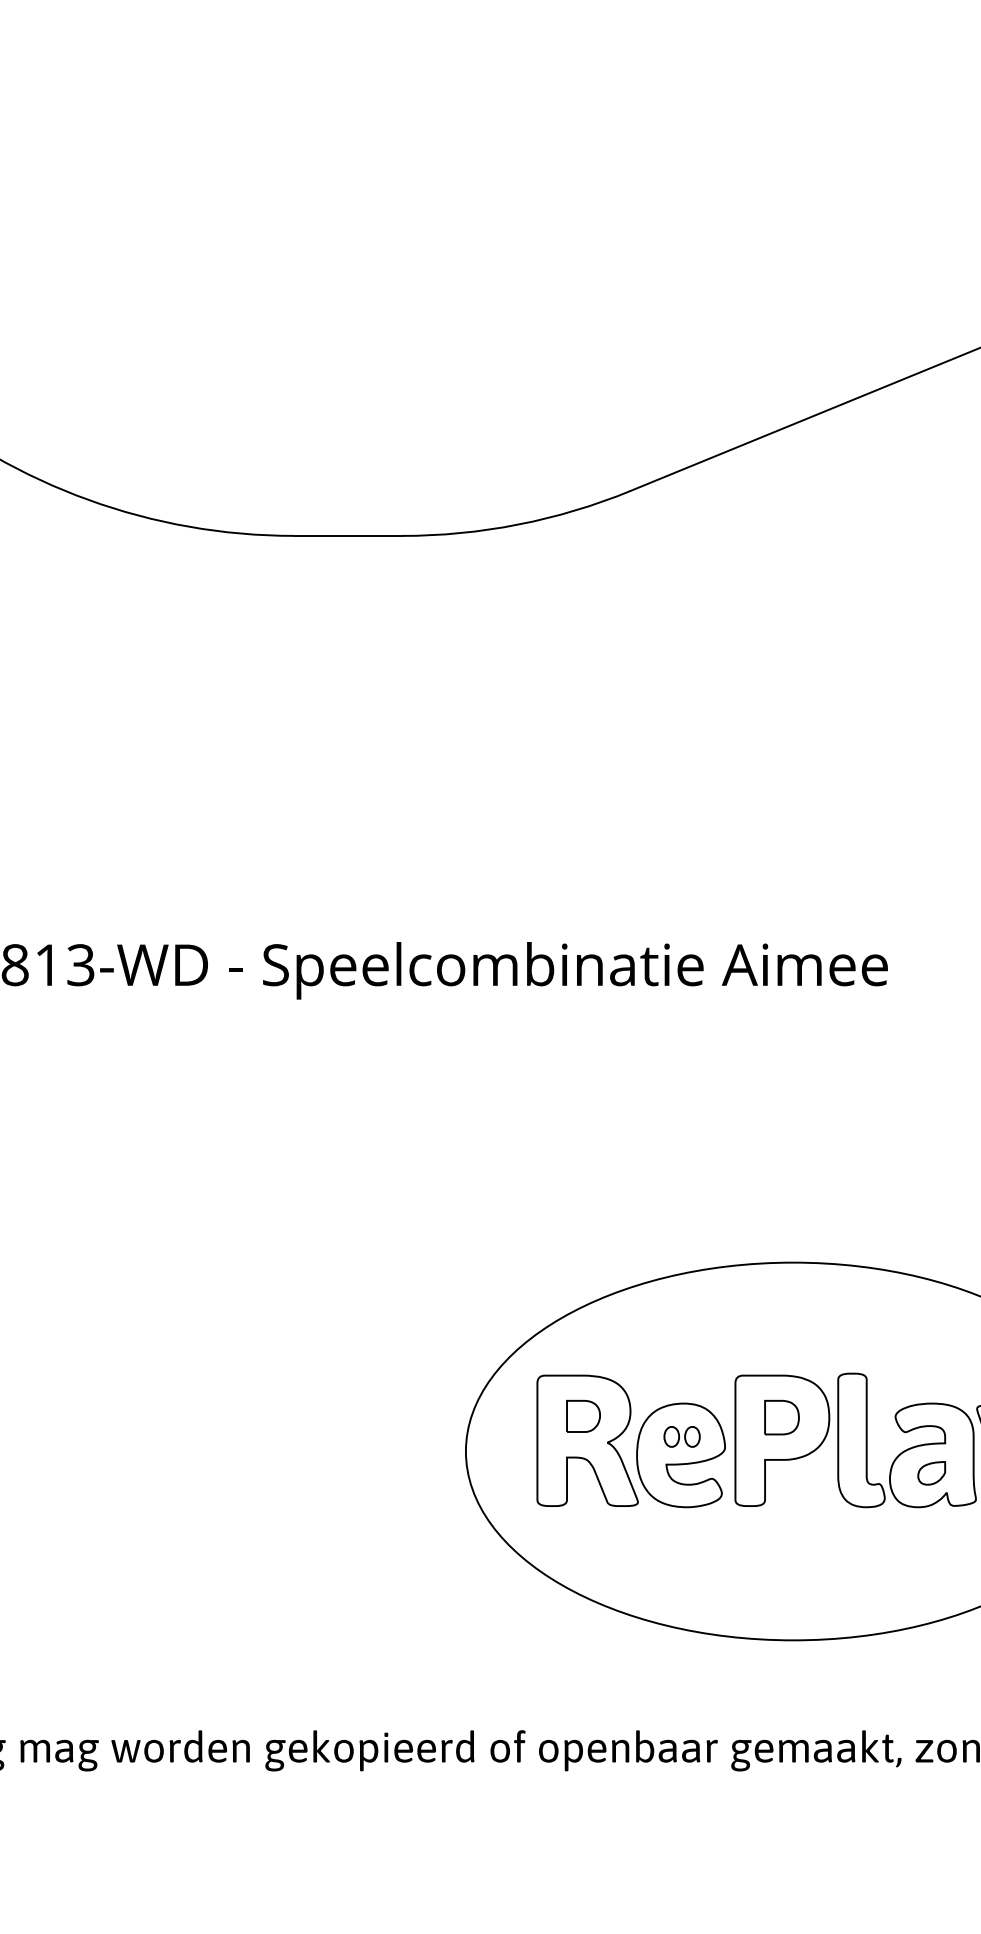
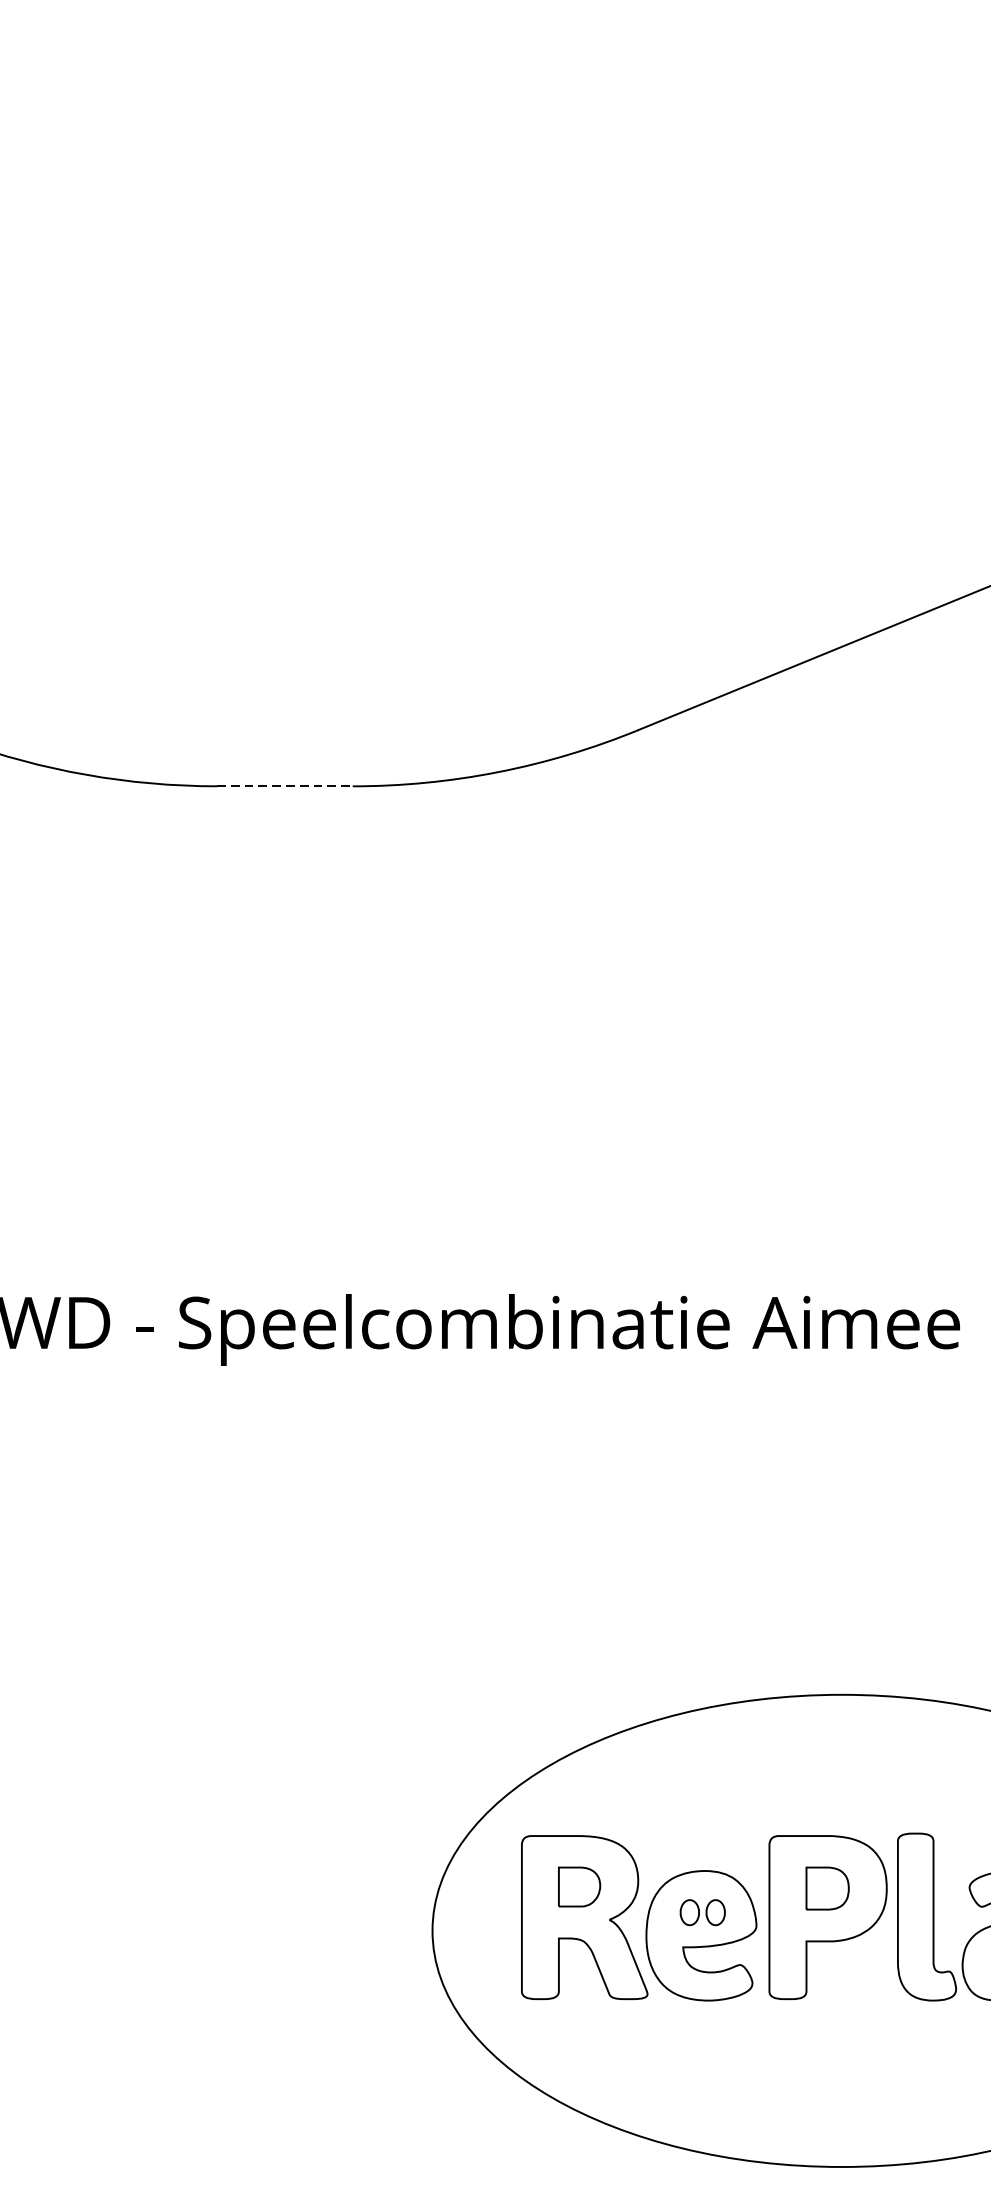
line: (348, 535) -> (285, 785), solid -> dashed

